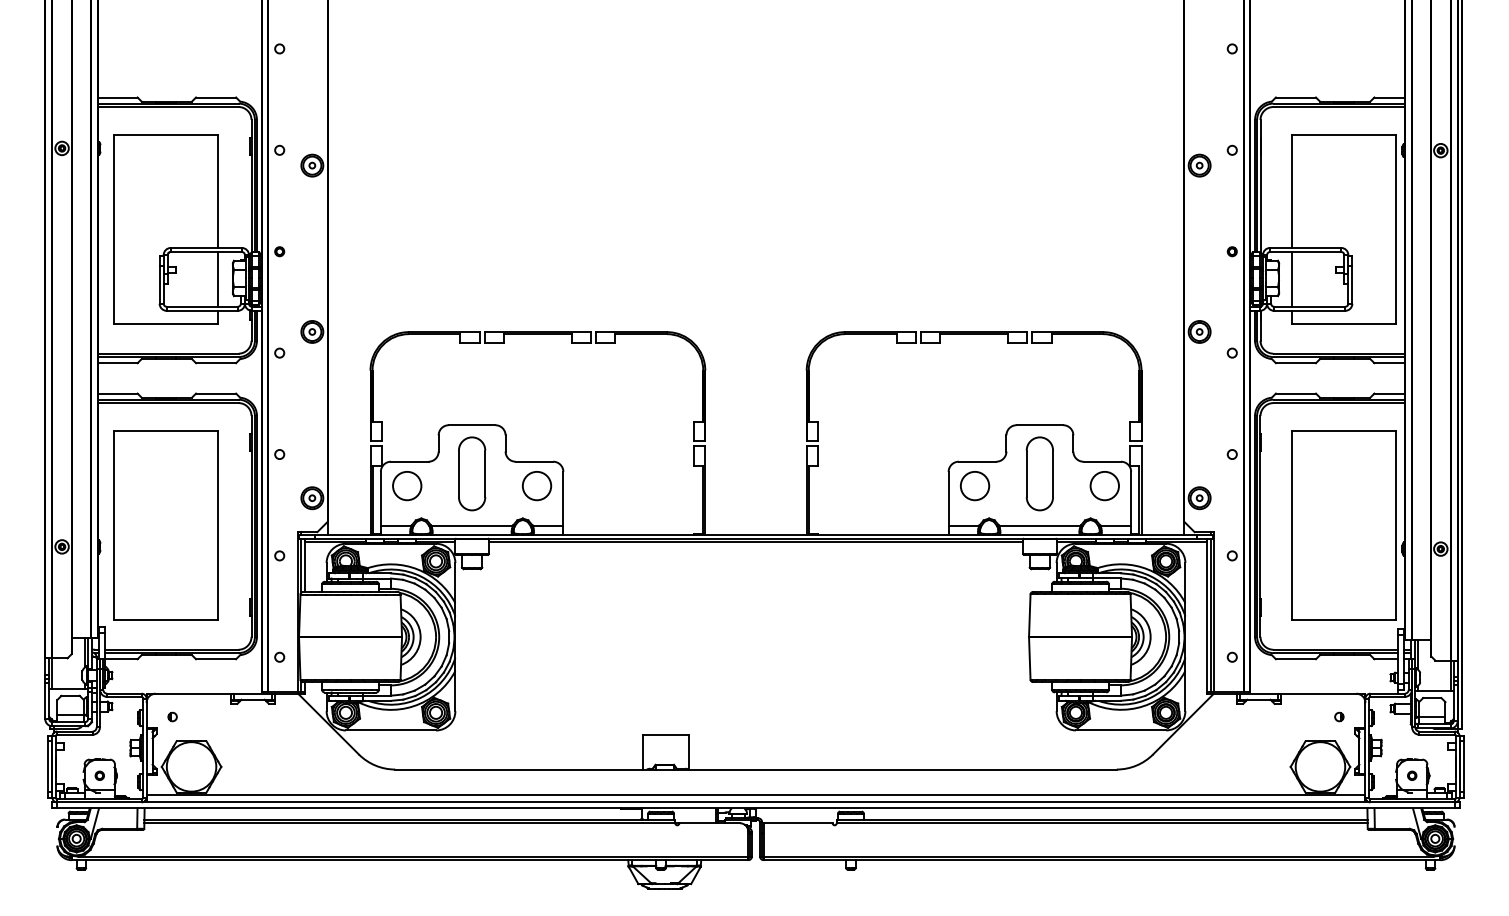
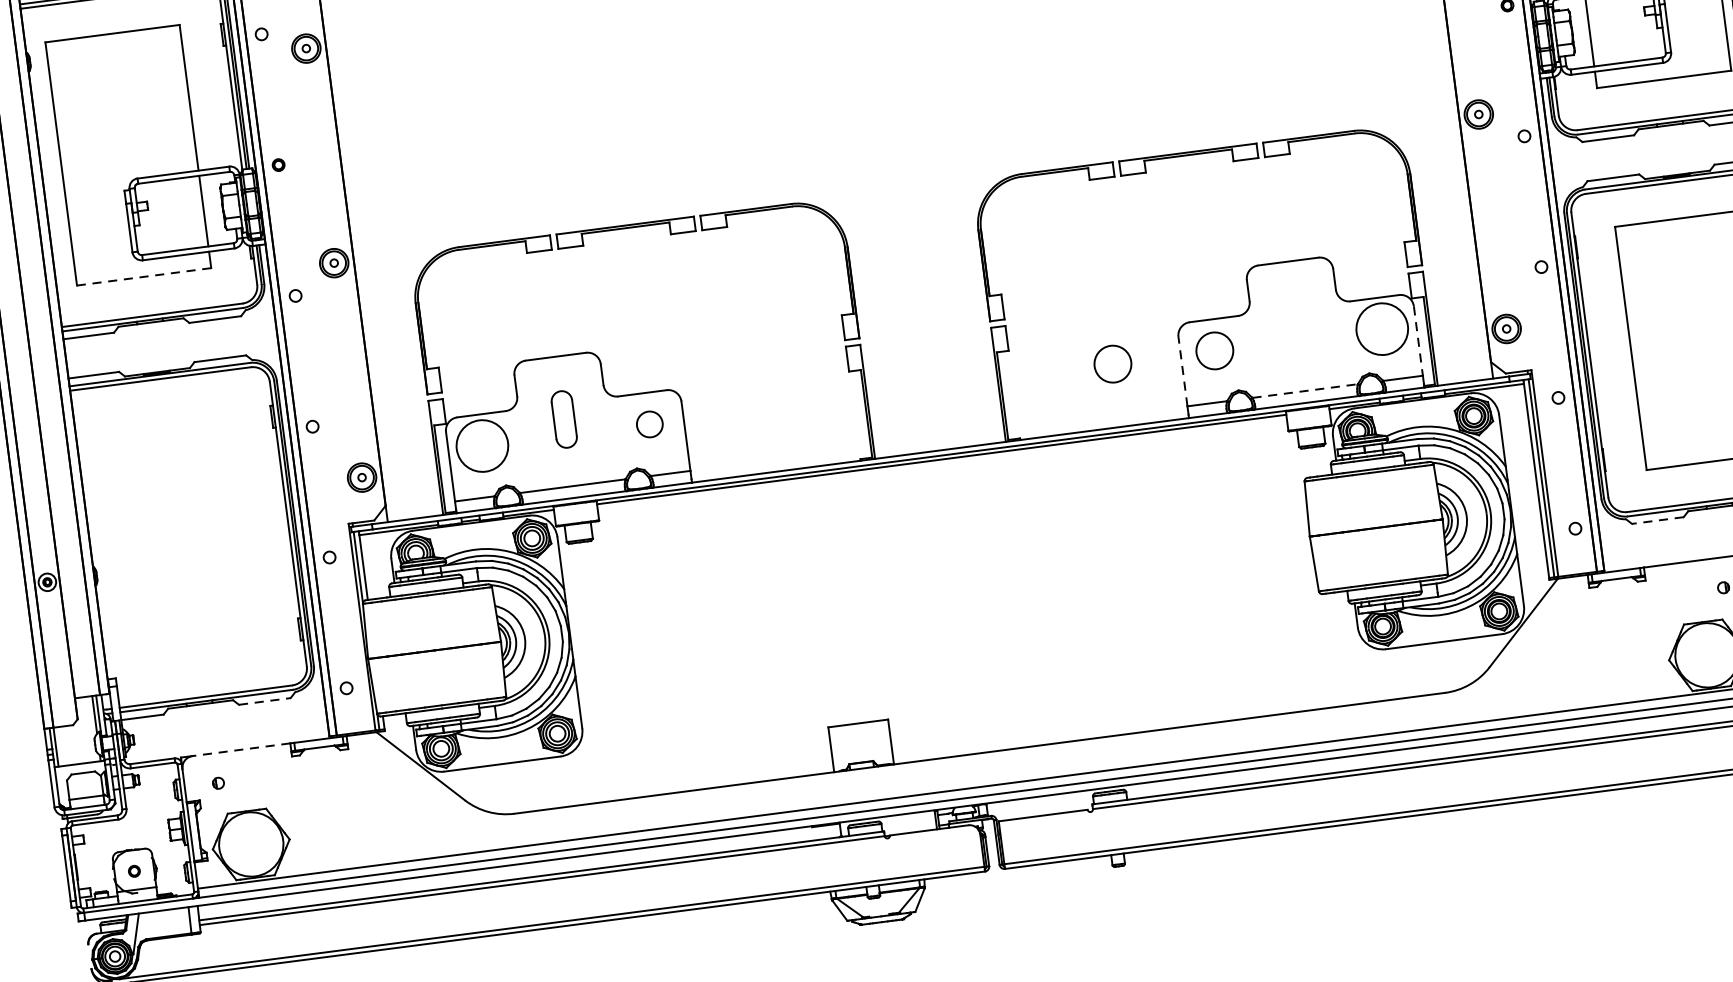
line: (165, 323) -> (143, 276), solid -> dashed
part: (472, 473) -> (564, 418), size x0.6
part: (1039, 473) -> (1295, 323), removed
circle: (407, 485) -> (482, 445), size x1.4
circle: (1104, 485) -> (1381, 328), size x1.4
circle: (536, 486) -> (649, 424), size x0.7
circle: (896, 486) -> (1113, 364), added
line: (948, 498) -> (1182, 371), solid -> dashed
line: (1131, 498) -> (1418, 340), solid -> dashed
part: (165, 525) -> (177, 537), removed
line: (1039, 525) -> (1304, 390), solid -> dashed
line: (216, 659) -> (265, 701), solid -> dashed
line: (1295, 659) -> (1657, 520), solid -> dashed
line: (193, 693) -> (241, 749), solid -> dashed

